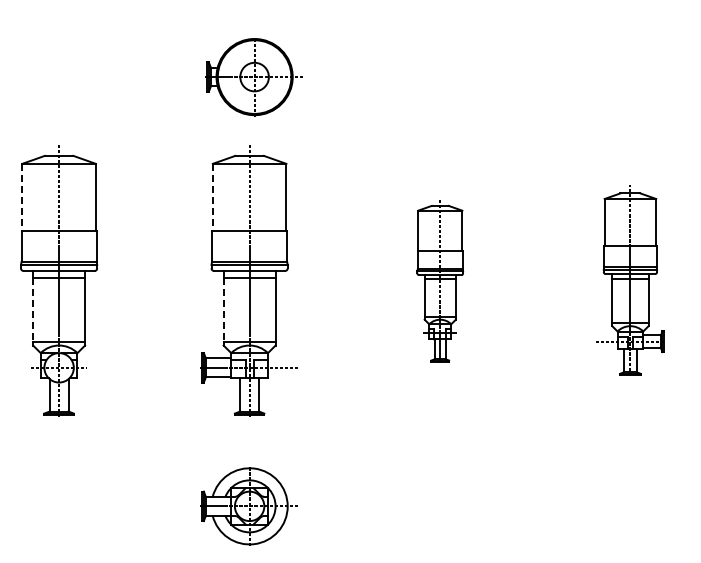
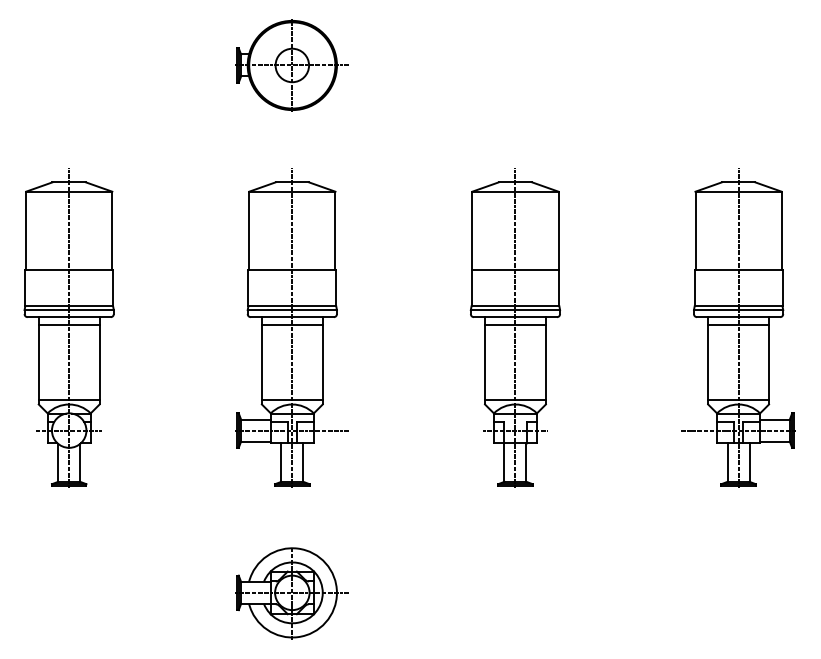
part: (253, 77) -> (291, 65), moved
line: (22, 197) -> (26, 231), dashed -> solid
line: (212, 197) -> (248, 231), dashed -> solid
part: (440, 280) -> (515, 328), size x1.67
part: (629, 280) -> (737, 328), size x1.43
line: (33, 309) -> (39, 362), dashed -> solid
line: (223, 309) -> (261, 362), dashed -> solid

